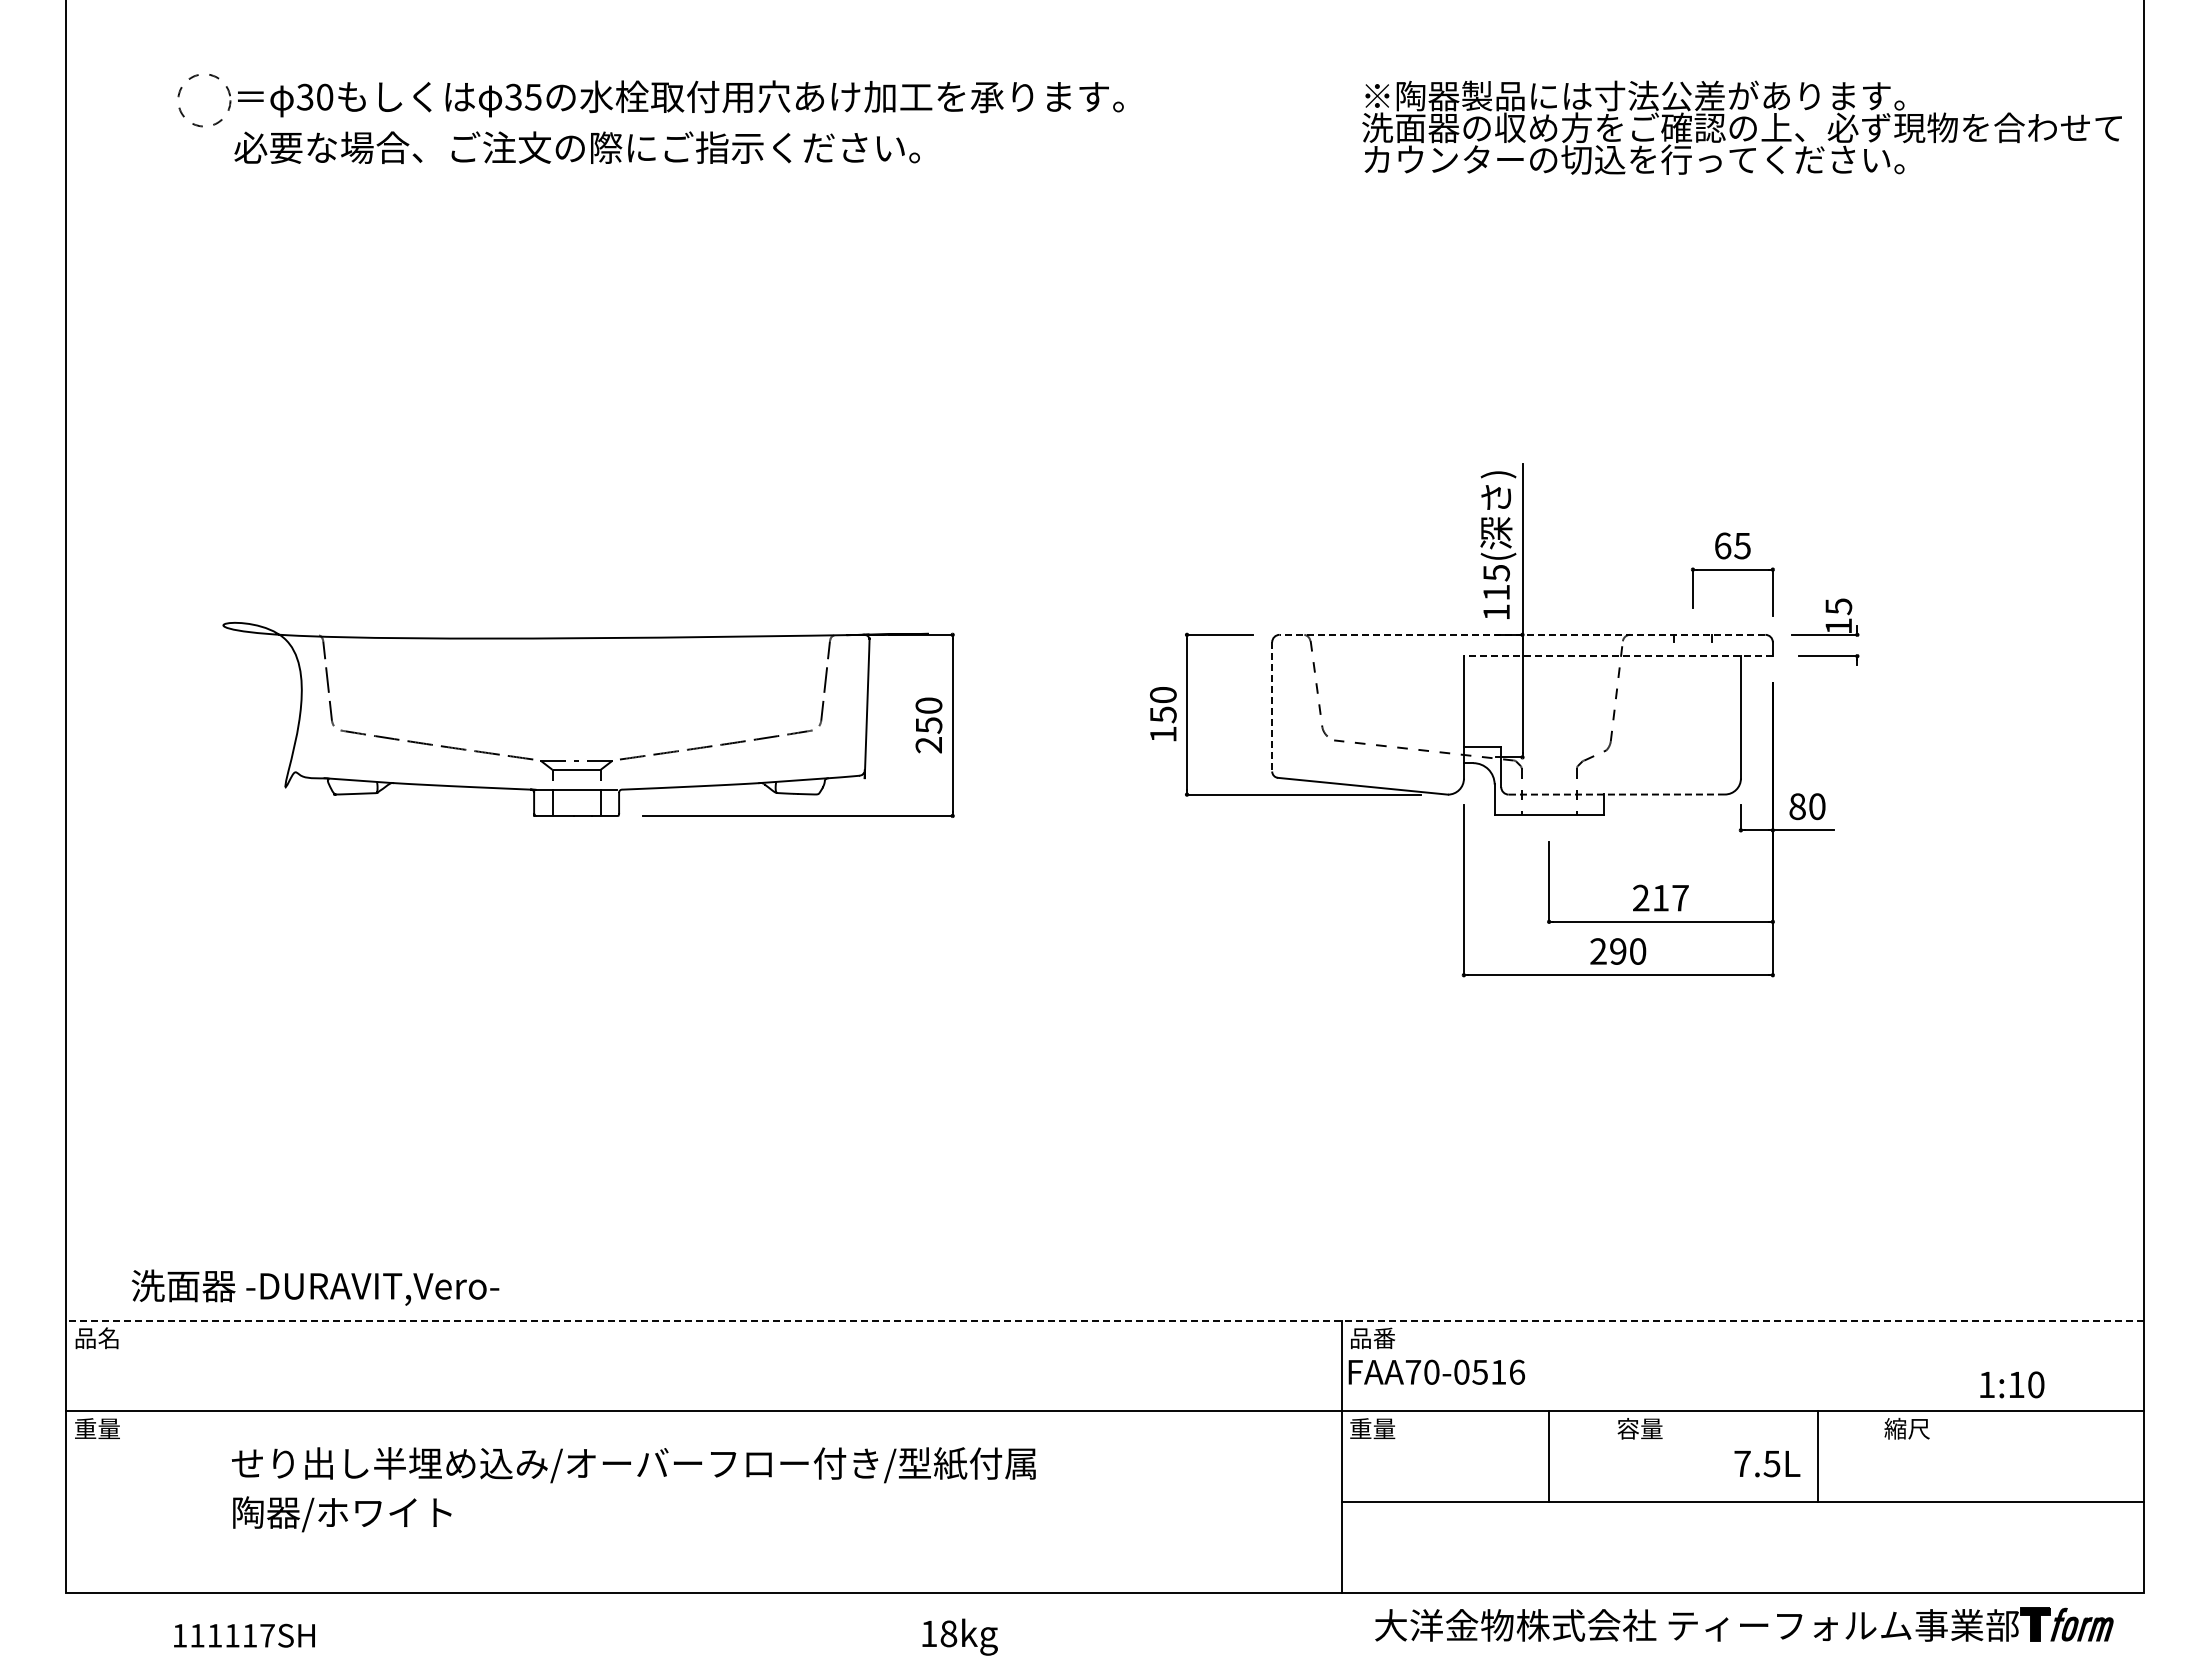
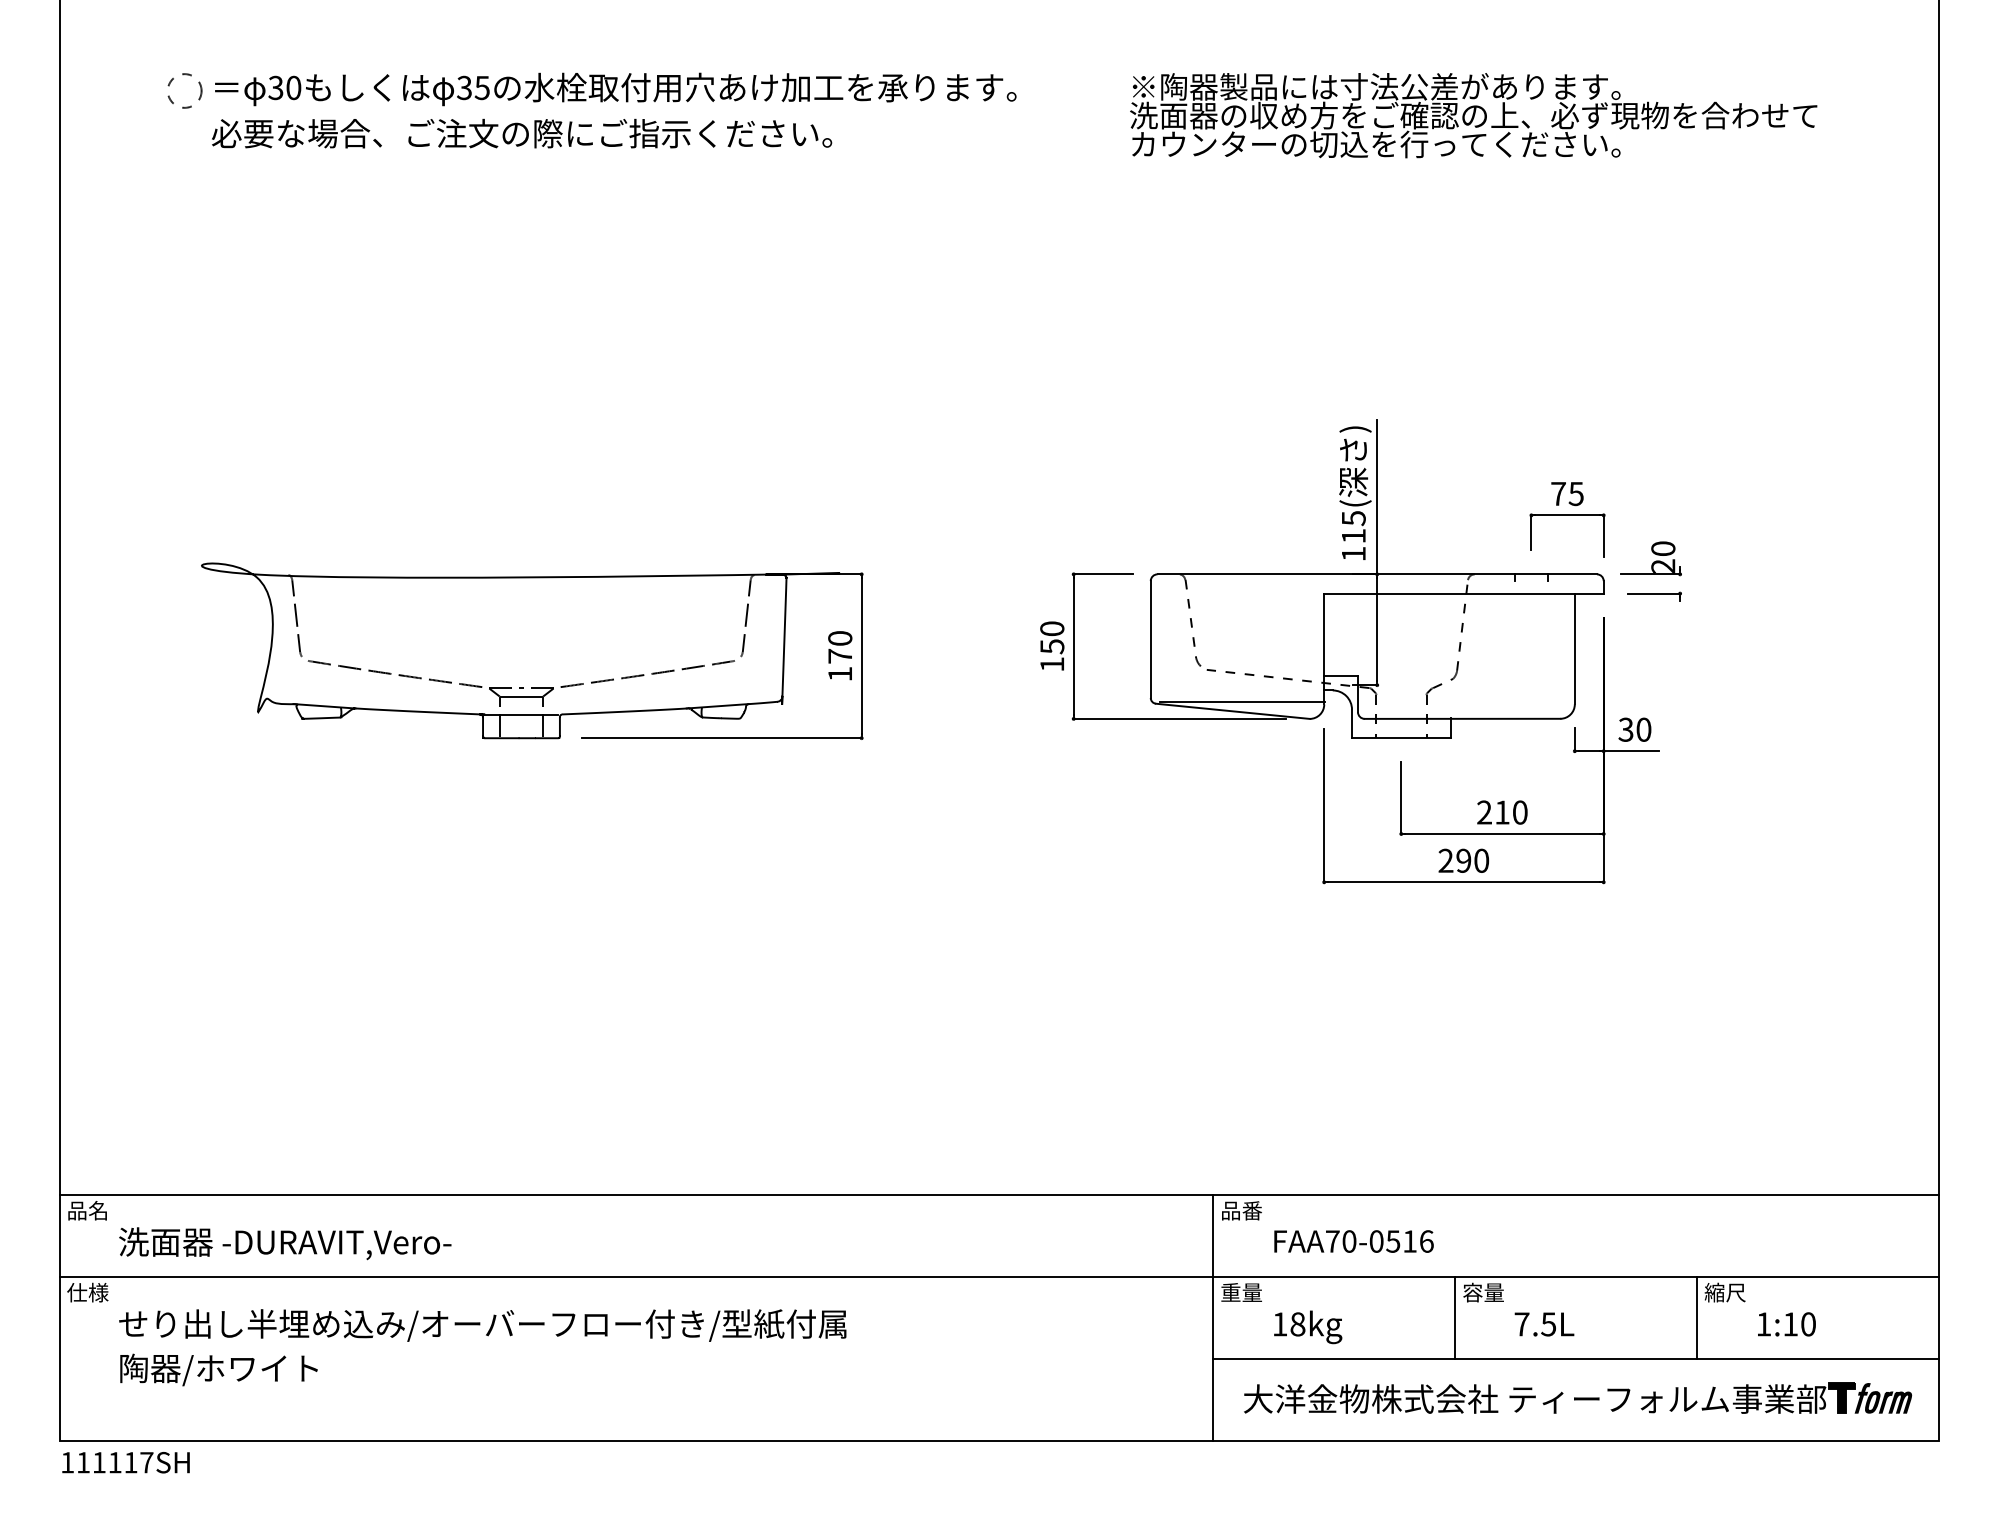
circle: (204, 100) -> (184, 90), size x0.71
text: (1741, 127) -> (1473, 115), moved
text: (1723, 545) -> (1559, 493), 65 -> 75
text: (1838, 615) -> (1663, 556), 15 -> 20
line: (1522, 634) -> (1377, 574), dashed -> solid
line: (1617, 656) -> (1463, 593), dashed -> solid
line: (1272, 706) -> (1151, 639), dashed -> solid
text: (928, 735) -> (839, 665), 250 -> 170
line: (1373, 775) -> (1242, 701), added
line: (1616, 794) -> (1462, 718), dashed -> solid
text: (1797, 806) -> (1626, 729), 80 -> 30
text: (1680, 897) -> (1520, 811), 217 -> 210
text: (315, 1287) -> (285, 1243), moved
line: (1105, 1320) -> (999, 1194), dashed -> solid
text: (1436, 1371) -> (1353, 1240), moved
text: (2012, 1384) -> (1787, 1324), moved
text: (97, 1428) -> (88, 1292), 重量 -> 仕様
line: (1548, 1456) -> (1455, 1317), moved
line: (1818, 1456) -> (1697, 1317), moved
text: (1767, 1464) -> (1544, 1324), moved
text: (633, 1489) -> (482, 1347), moved
part: (1744, 1624) -> (1578, 1398), moved
text: (244, 1635) -> (126, 1462), moved
text: (959, 1636) -> (1307, 1326), moved

